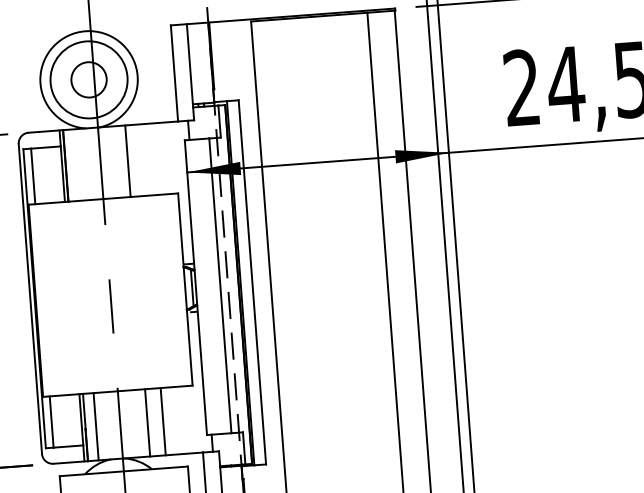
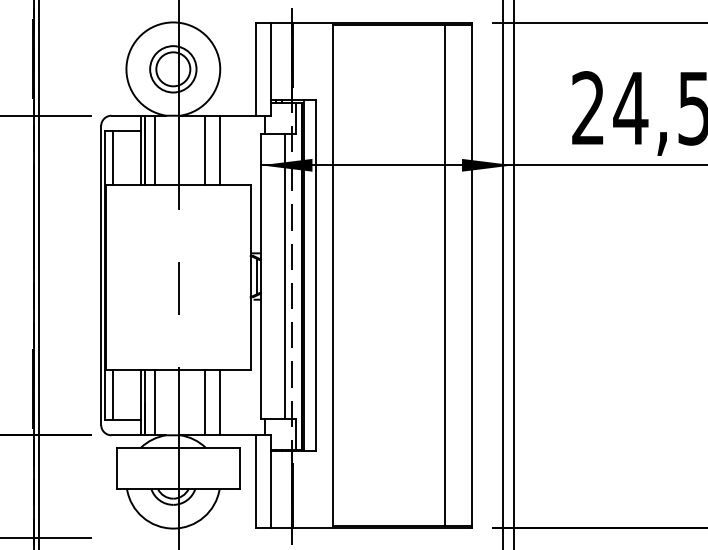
circle: (89, 80) -> (173, 69), size x0.62
line: (143, 159) -> (219, 149), added
line: (76, 164) -> (155, 149), added

